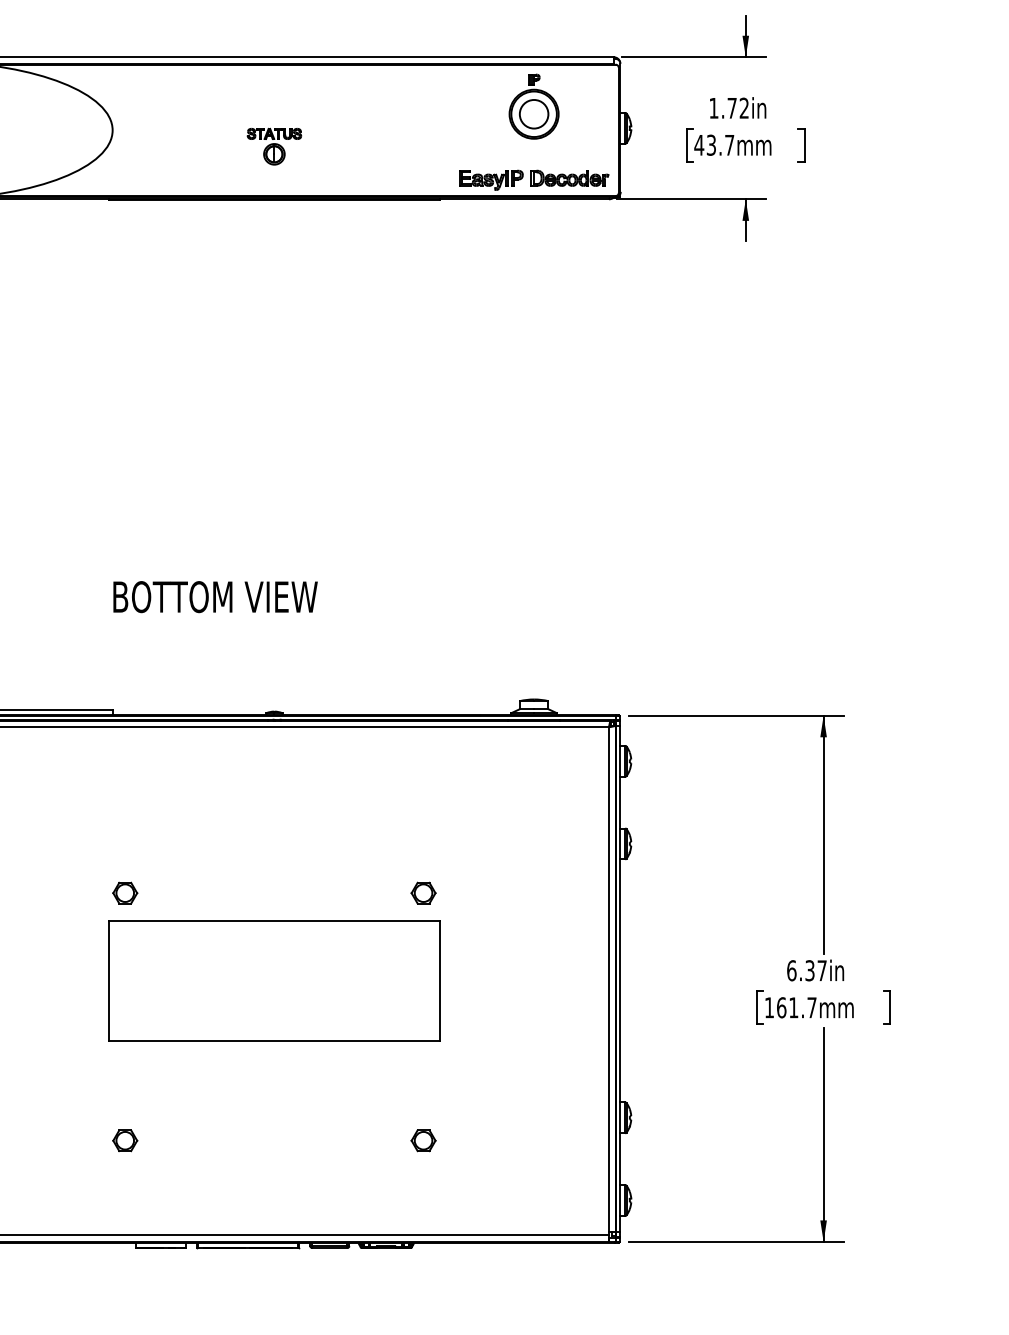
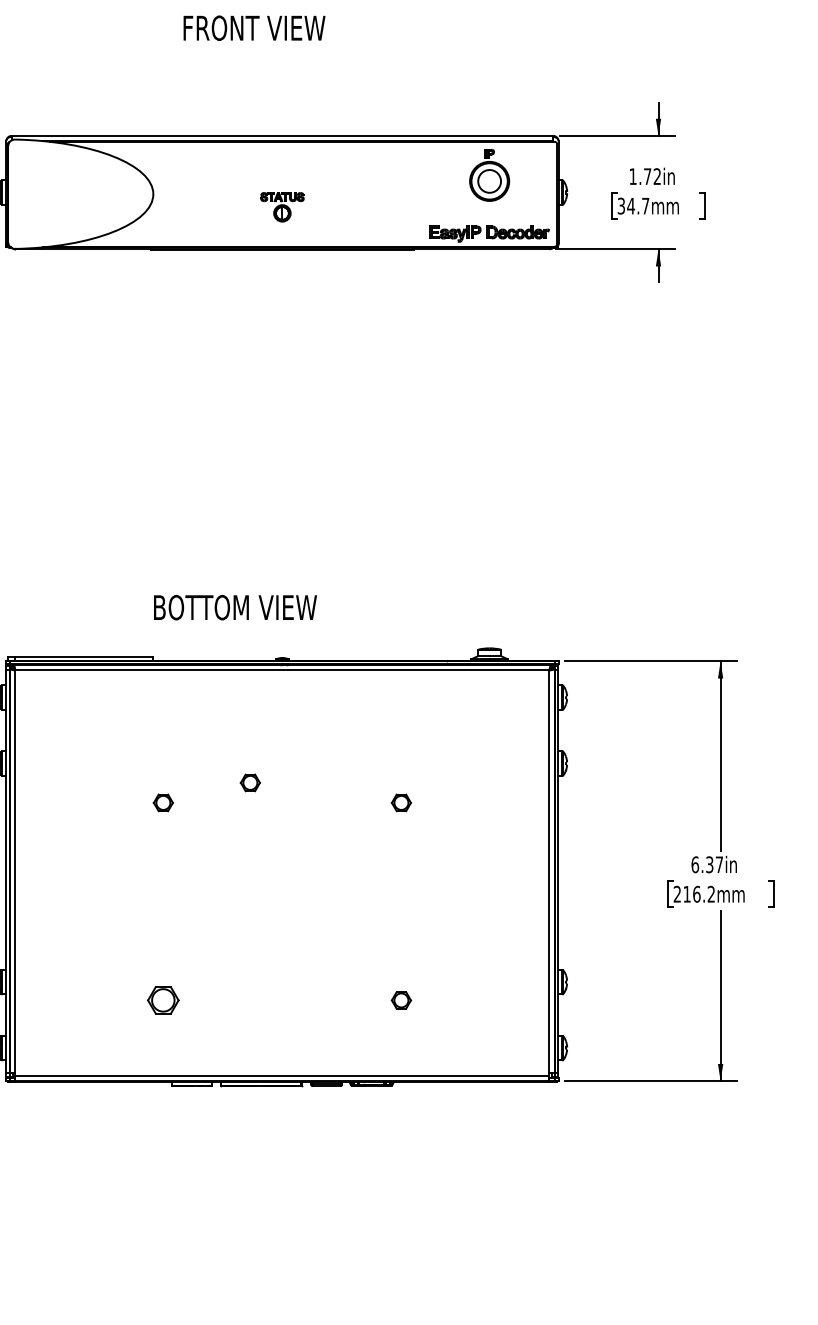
text: (705, 144) -> (626, 205), 43.7mm -> 34.7mm
text: (215, 596) -> (235, 607), moved
part: (233, 867) -> (249, 782), added
part: (274, 980) -> (282, 872), removed
text: (789, 1006) -> (693, 893), 161.7mm -> 216.2mm
part: (125, 1140) -> (163, 1000), size x1.6

